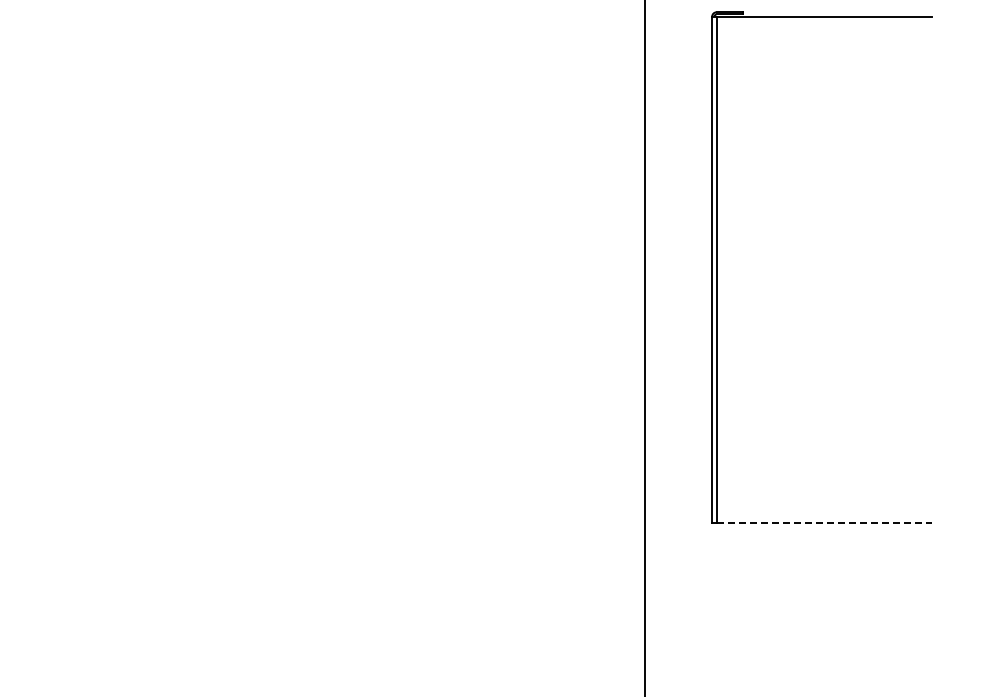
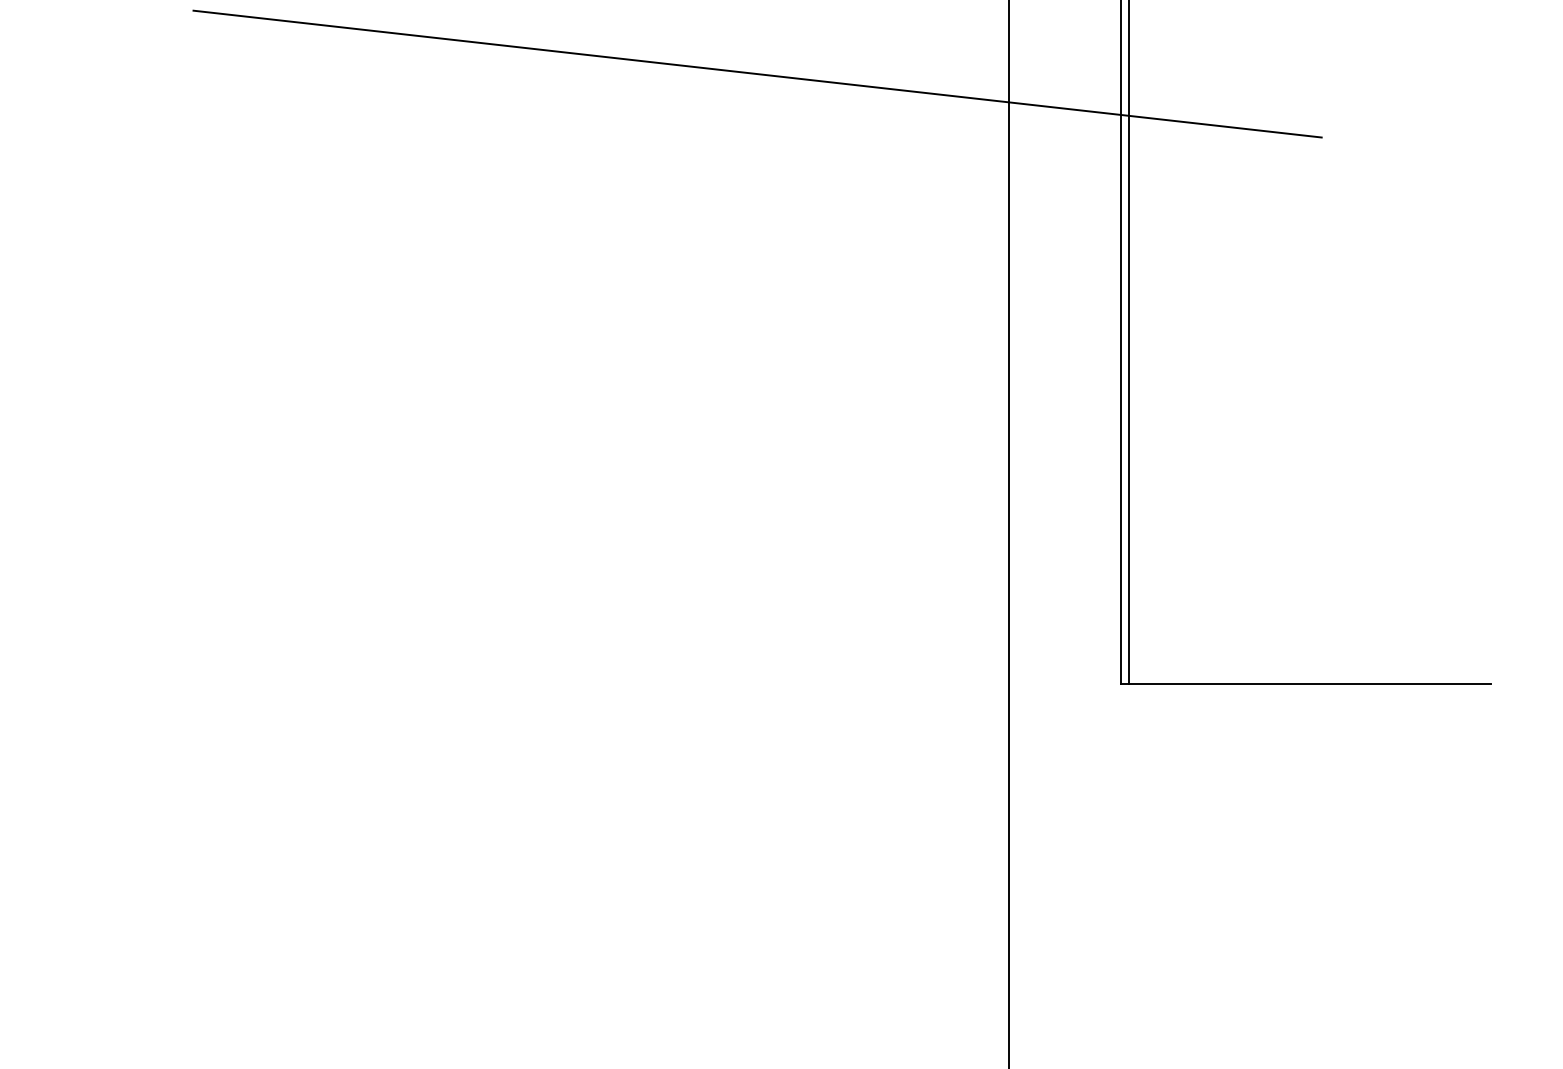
line: (495, 159) -> (756, 73), added
line: (824, 522) -> (1310, 683), dashed -> solid

